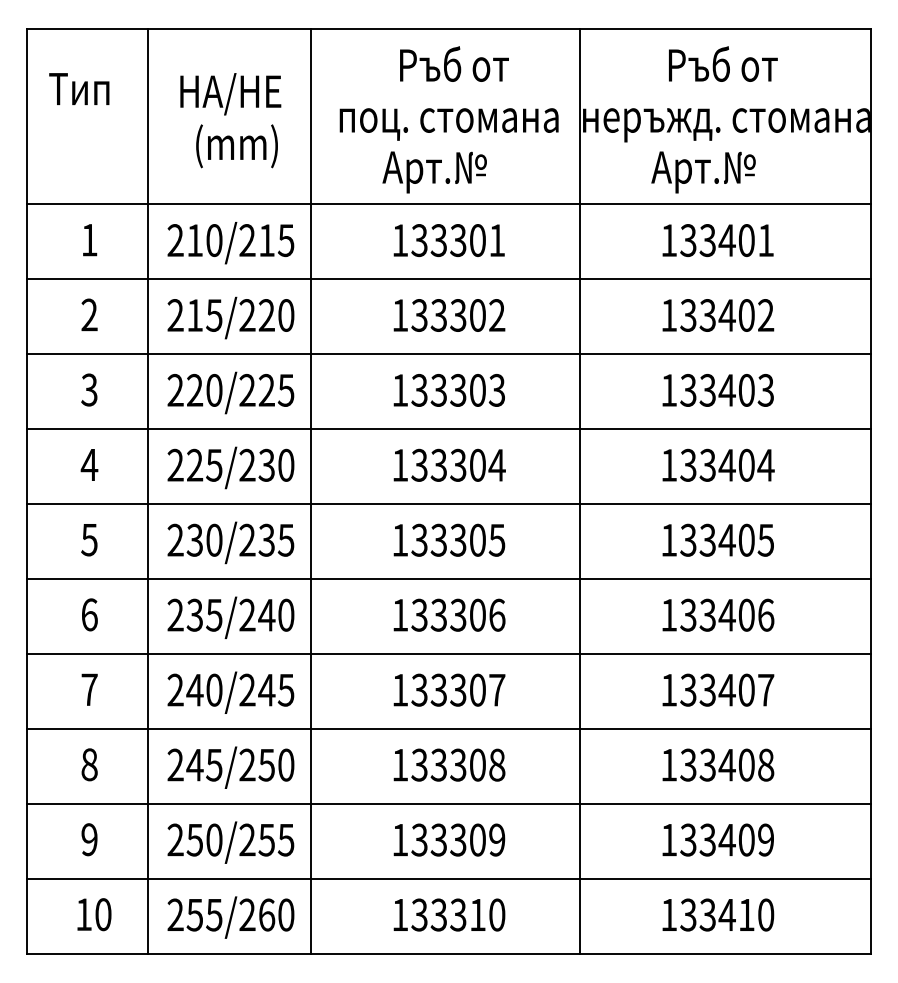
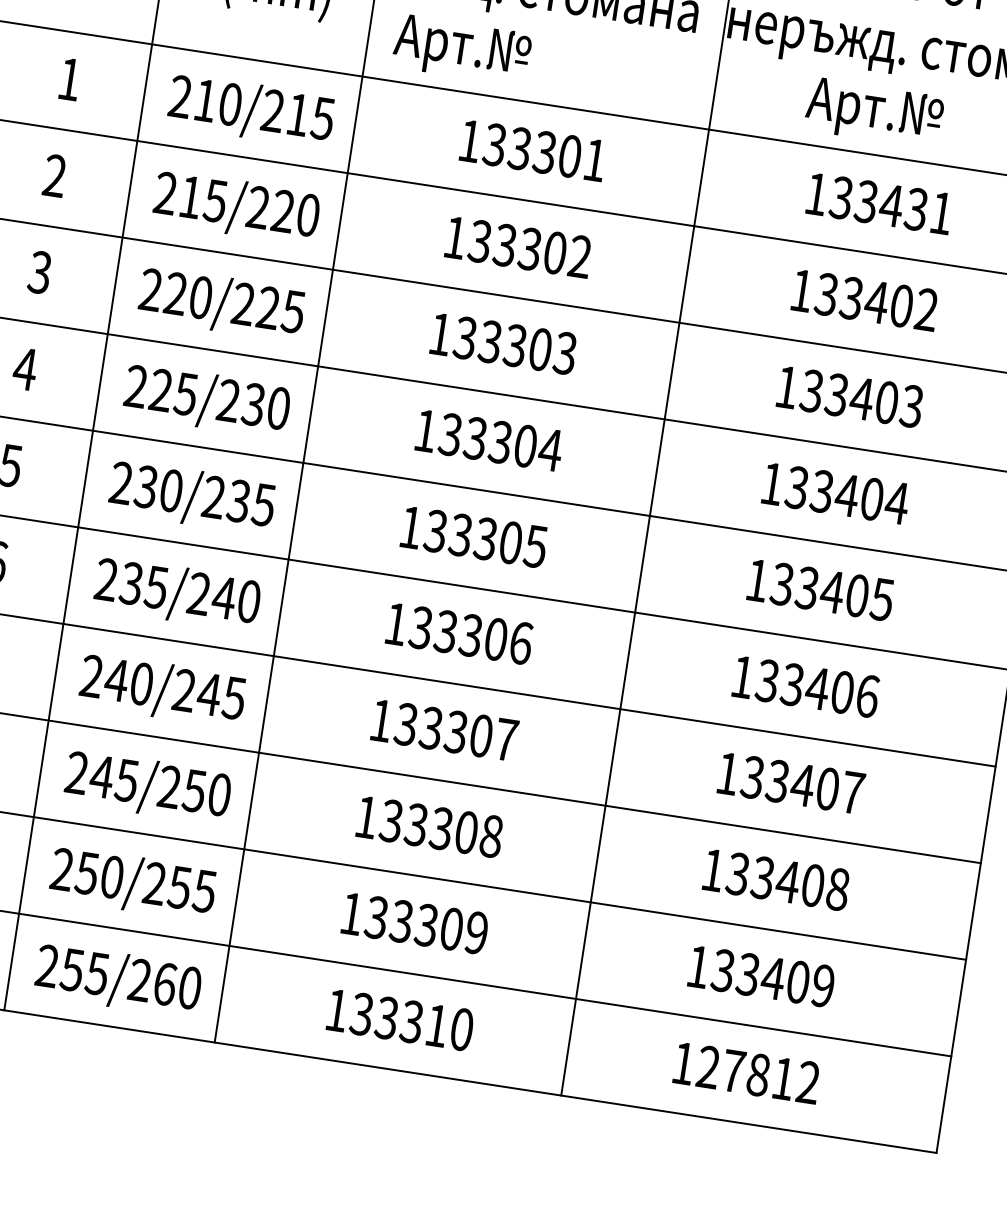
text: (434, 172) -> (461, 50), moved
text: (746, 240) -> (916, 209), 133401 -> 133431
text: (727, 914) -> (758, 1074), 133410 -> 127812

